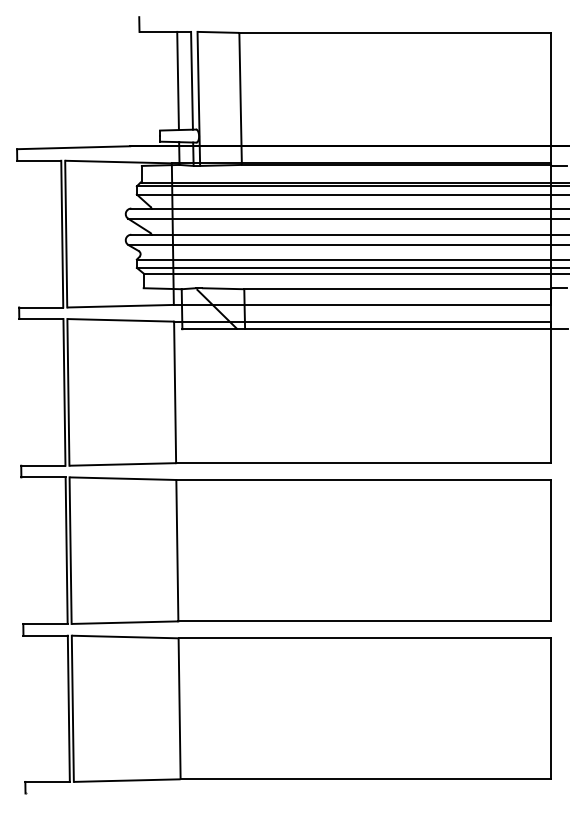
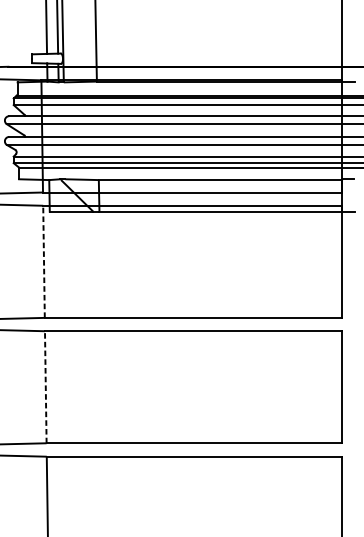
line: (175, 392) -> (44, 261), solid -> dashed
line: (177, 550) -> (45, 387), solid -> dashed

